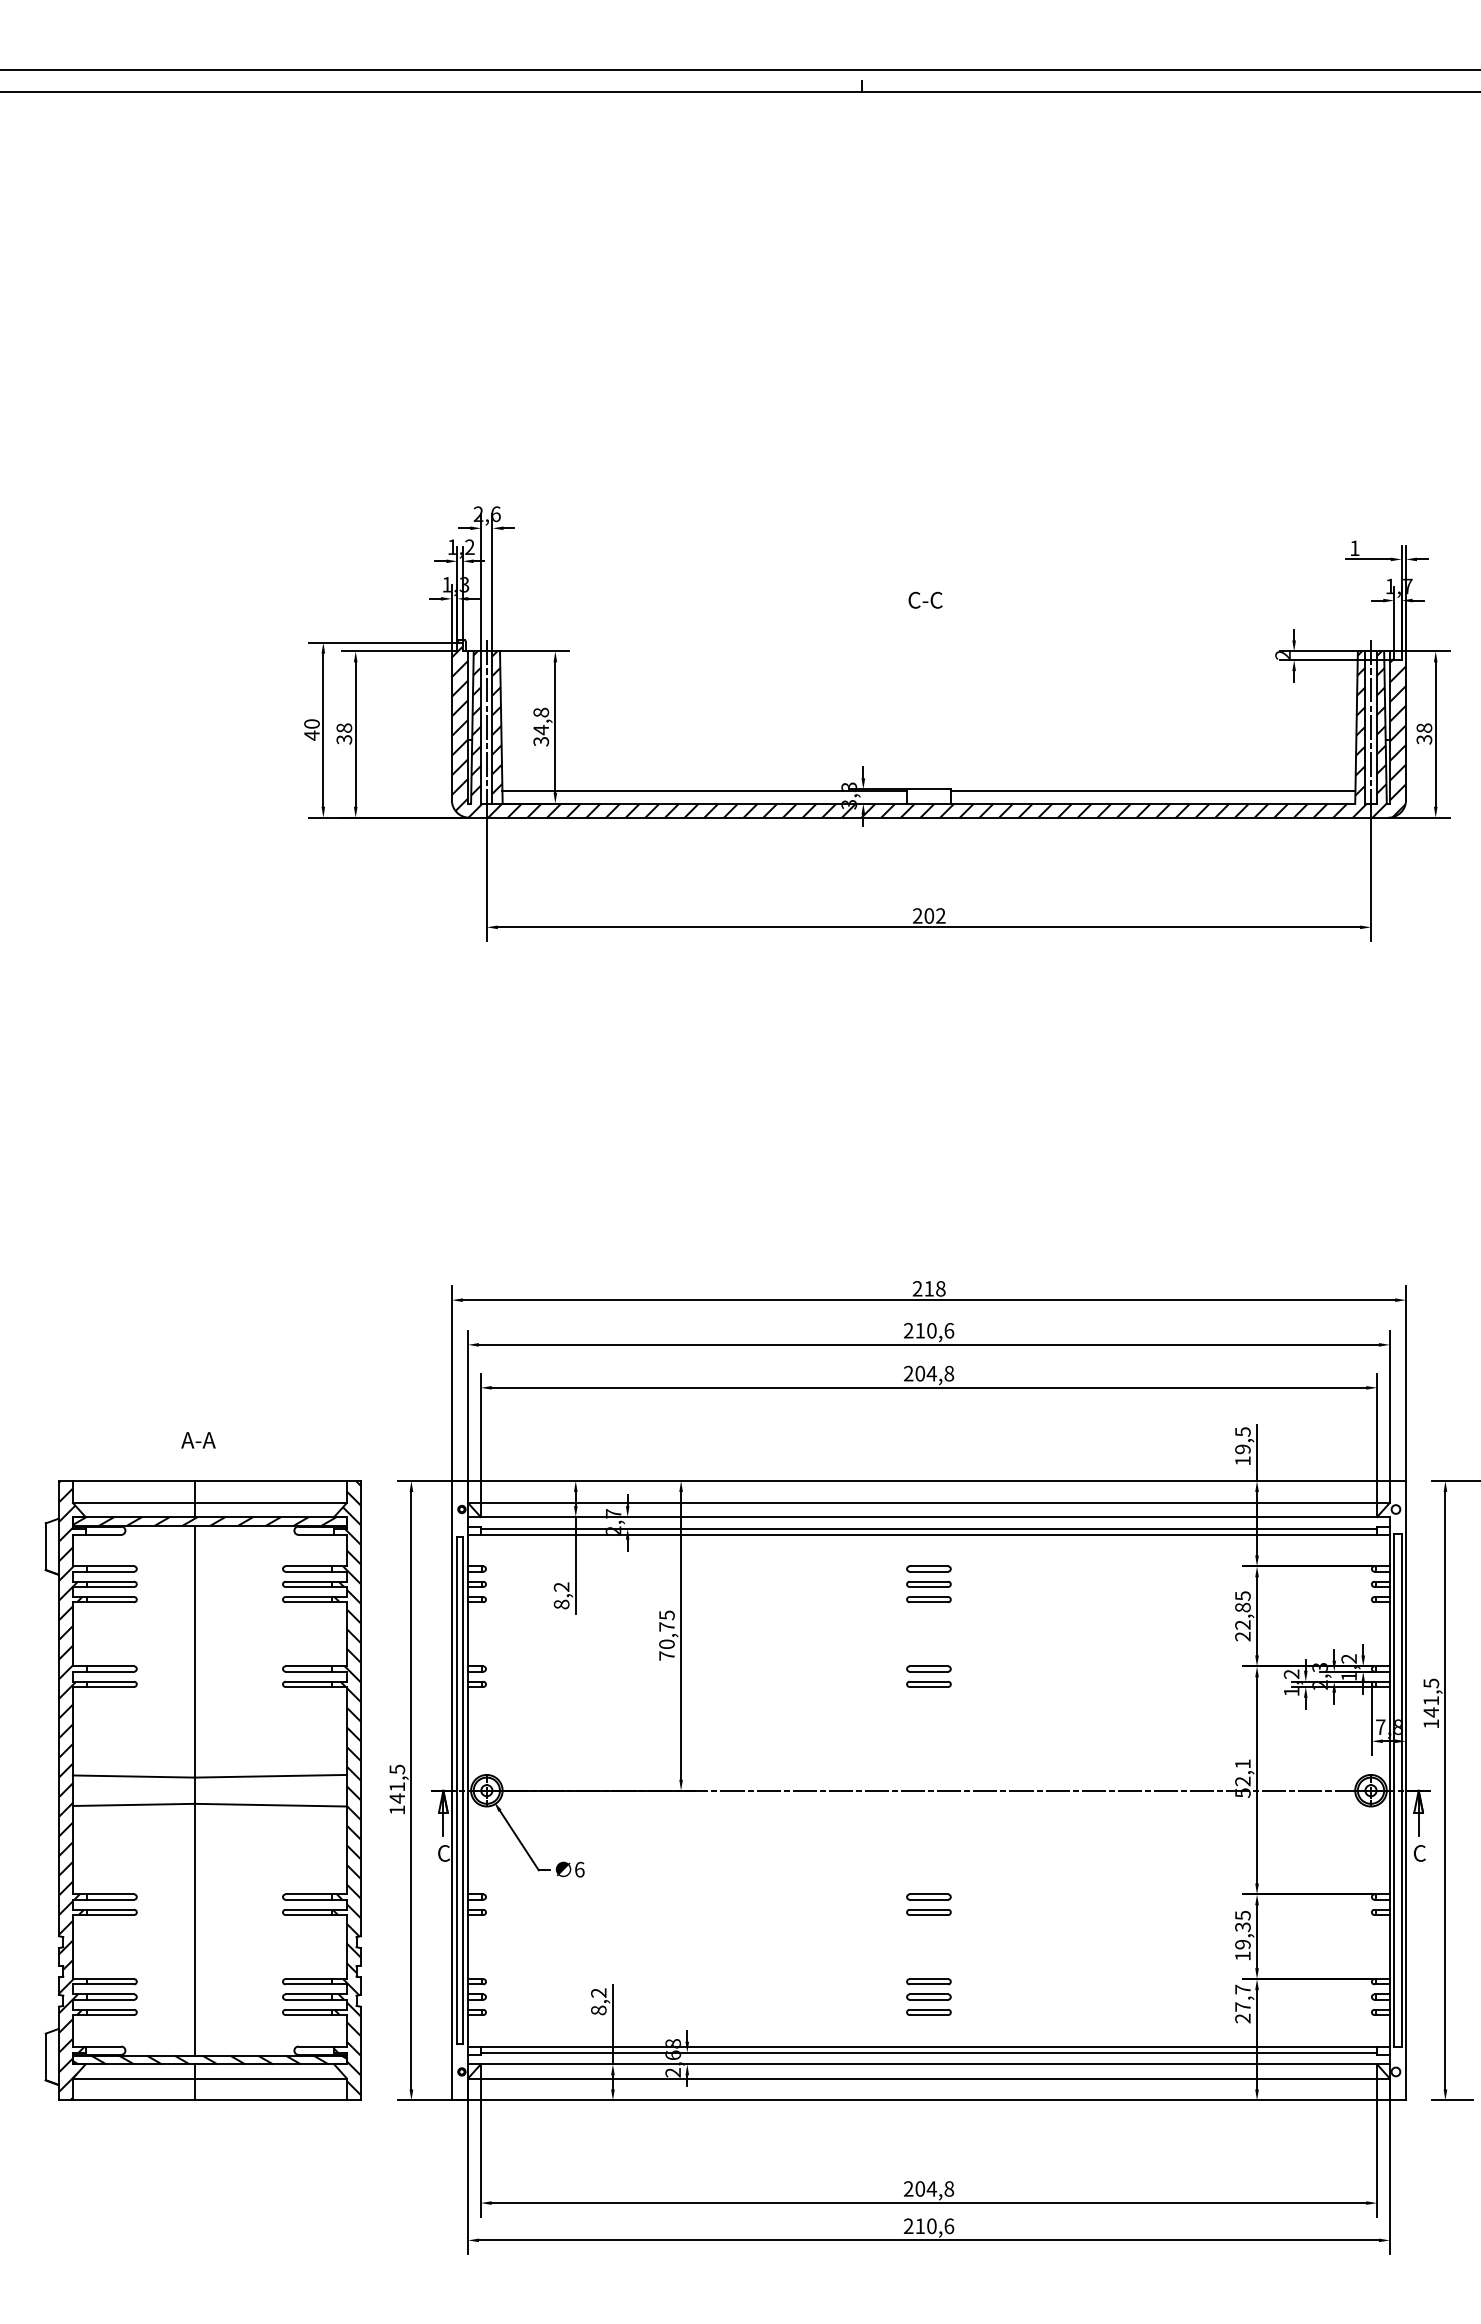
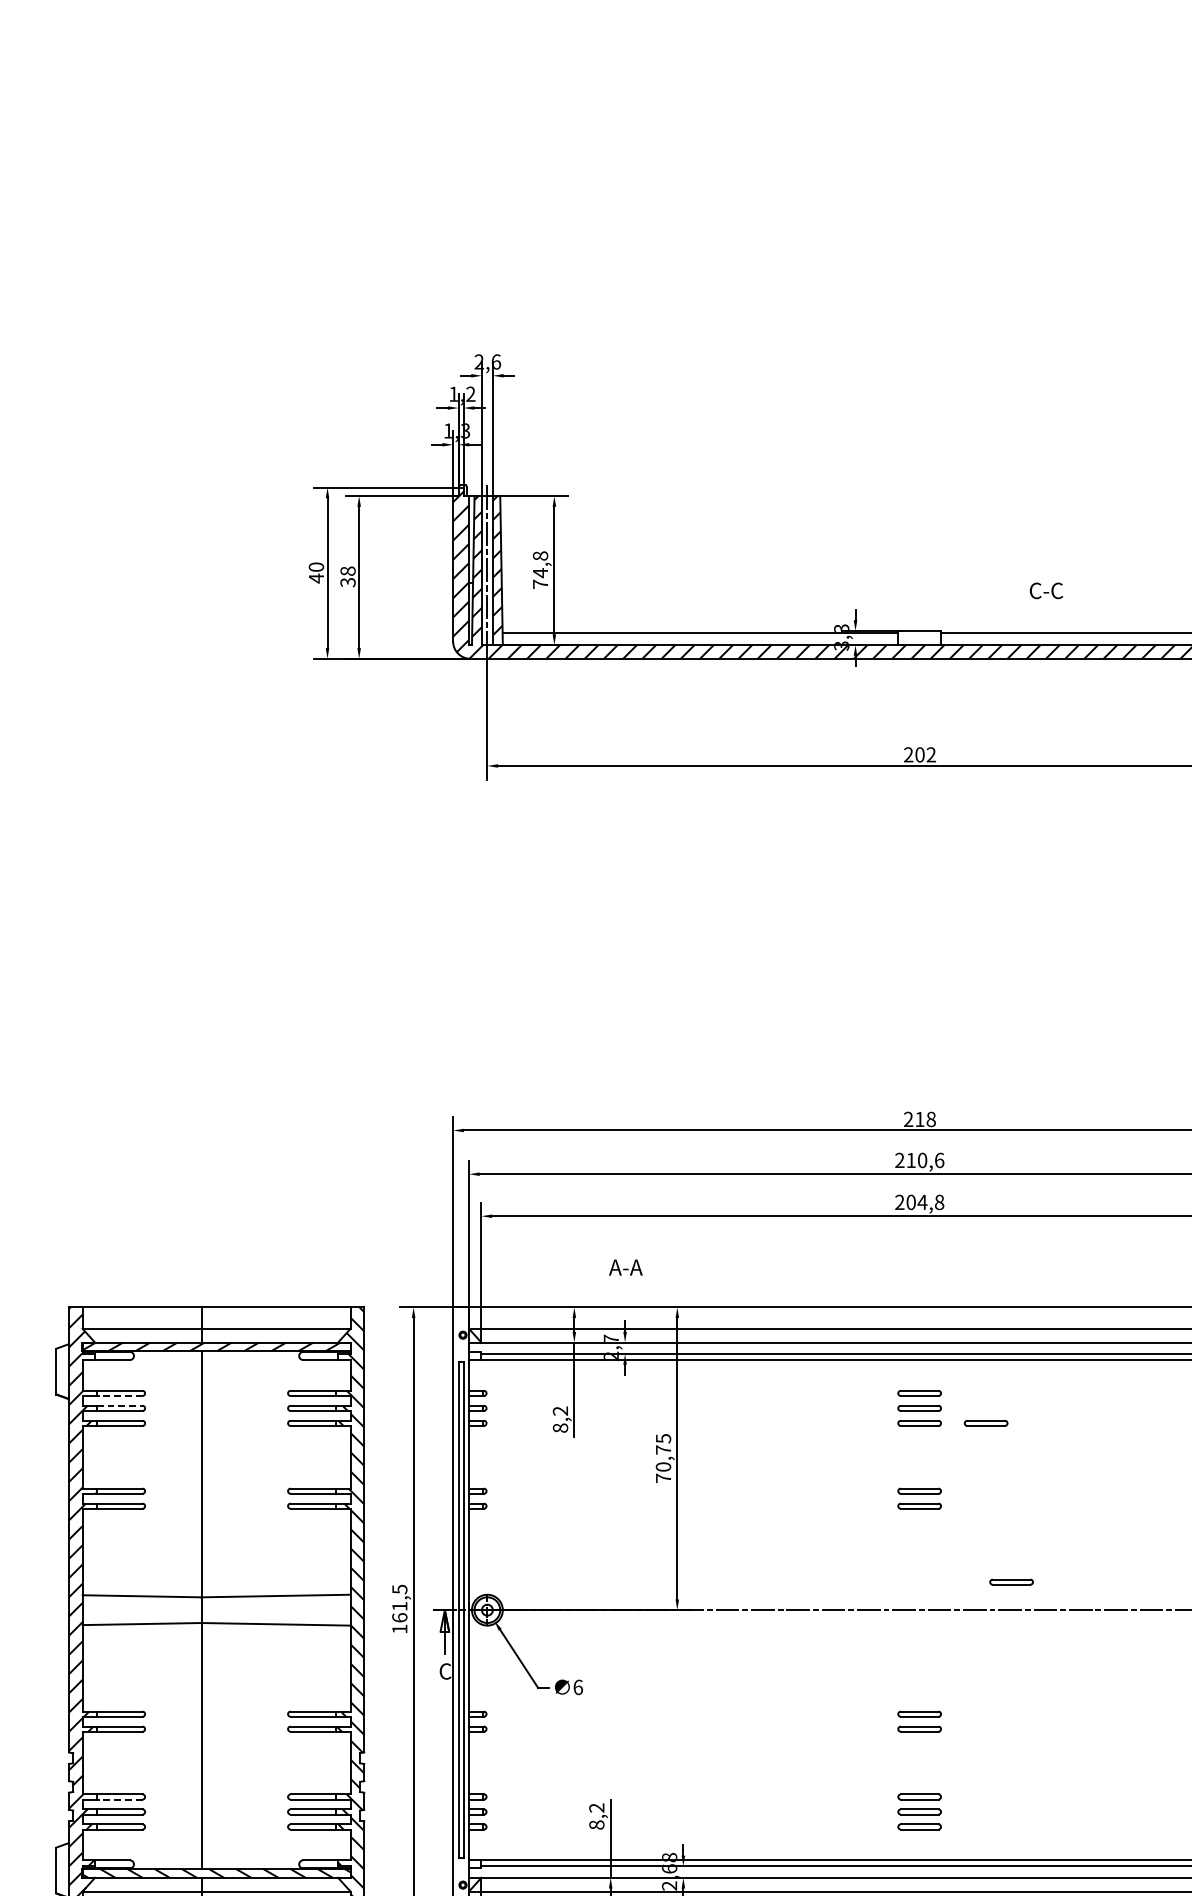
text: (925, 599) -> (1046, 590), moved
text: (541, 741) -> (540, 584), 34,8 -> 74,8
text: (198, 1440) -> (625, 1267), moved
line: (110, 1571) -> (119, 1395), solid -> dashed
line: (111, 1581) -> (120, 1405), solid -> dashed
part: (996, 1599) -> (985, 1423), added
part: (1022, 1761) -> (1011, 1581), added
text: (397, 1798) -> (400, 1617), 141,5 -> 161,5
line: (110, 1984) -> (119, 1799), solid -> dashed

